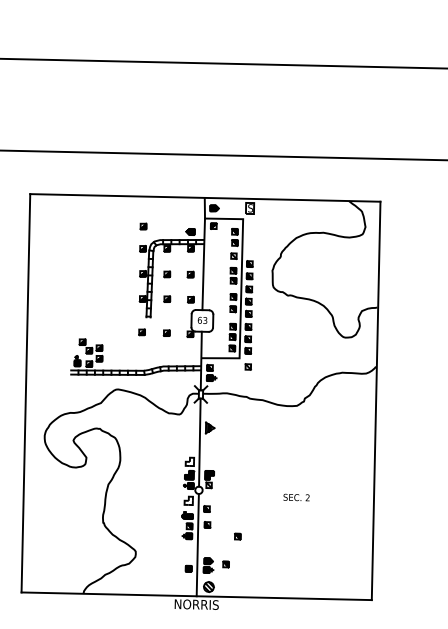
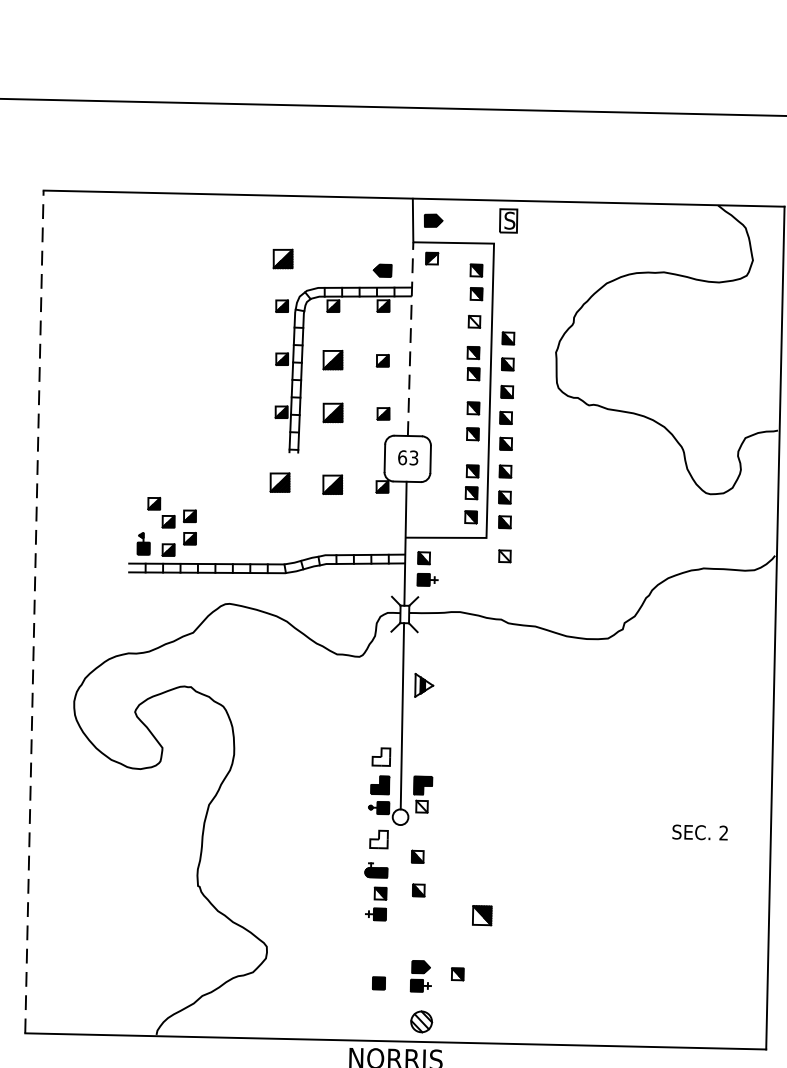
part: (143, 226) -> (283, 259), size x1.6
line: (203, 264) -> (410, 339), solid -> dashed
part: (167, 274) -> (333, 360), size x1.6
part: (167, 298) -> (333, 411), size x1.6
part: (141, 332) -> (278, 483), size x1.6
part: (166, 332) -> (331, 483), size x1.6
line: (25, 392) -> (33, 610), solid -> dashed
text: (296, 497) -> (699, 832), moved
part: (237, 536) -> (482, 914), size x1.6
line: (197, 545) -> (397, 933), removed

